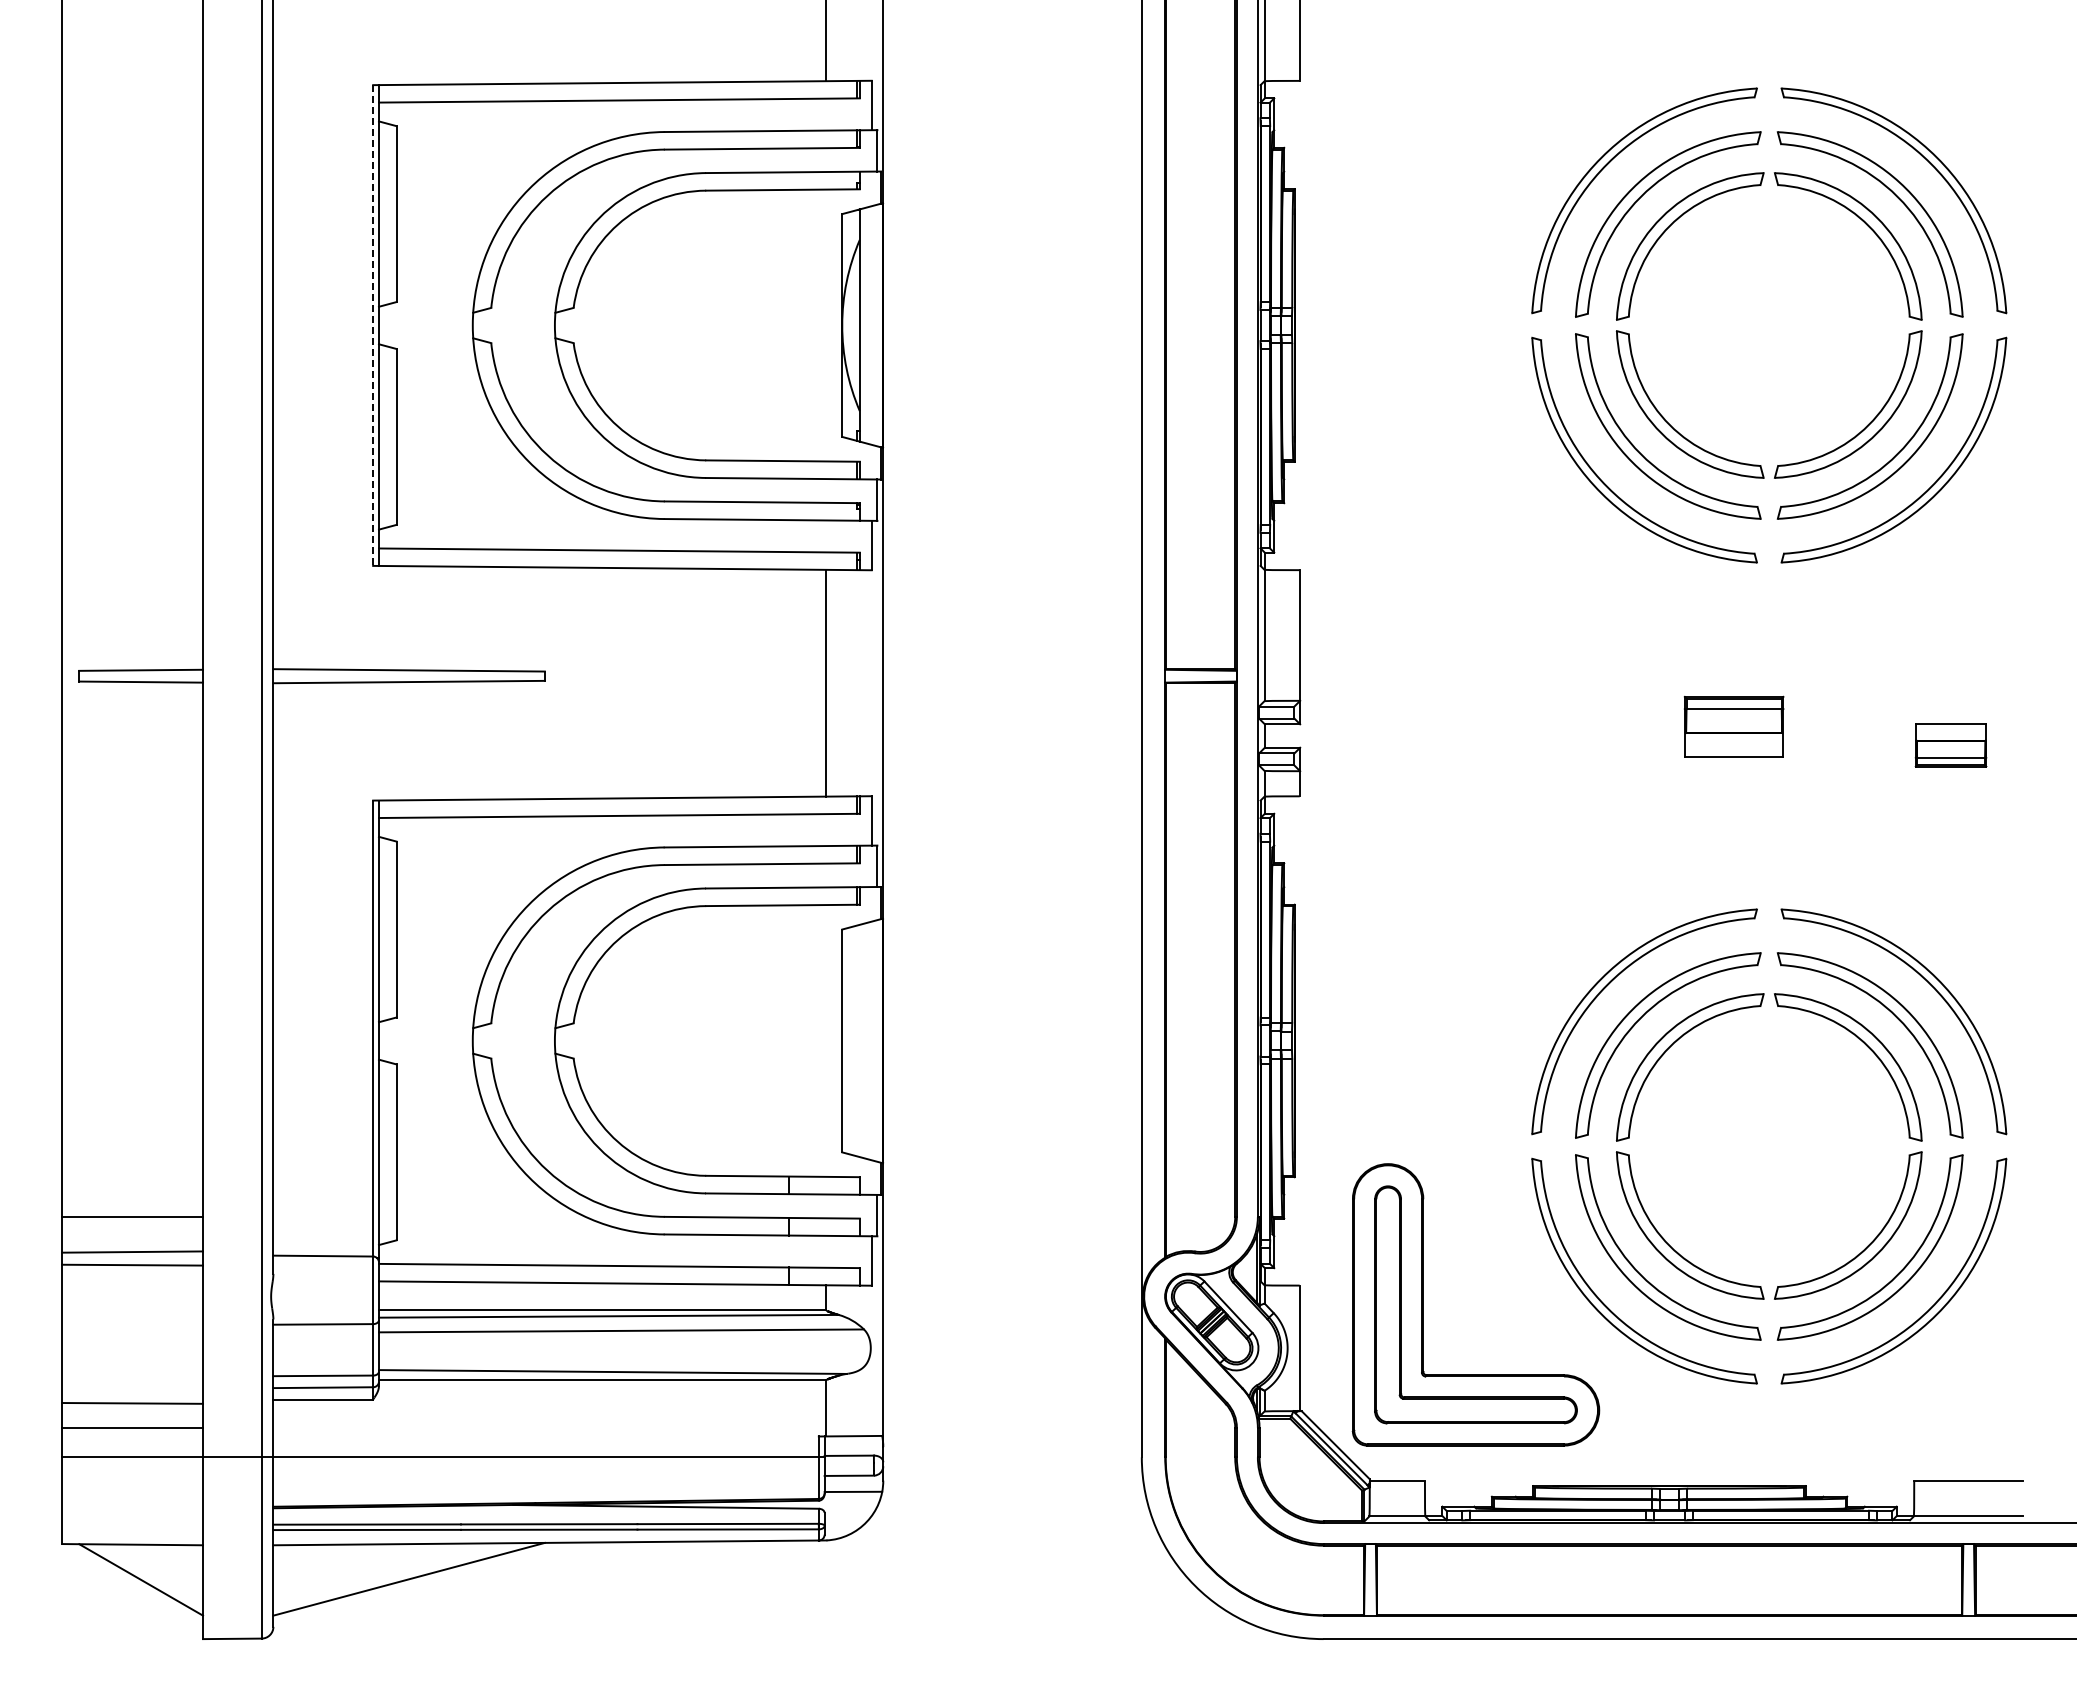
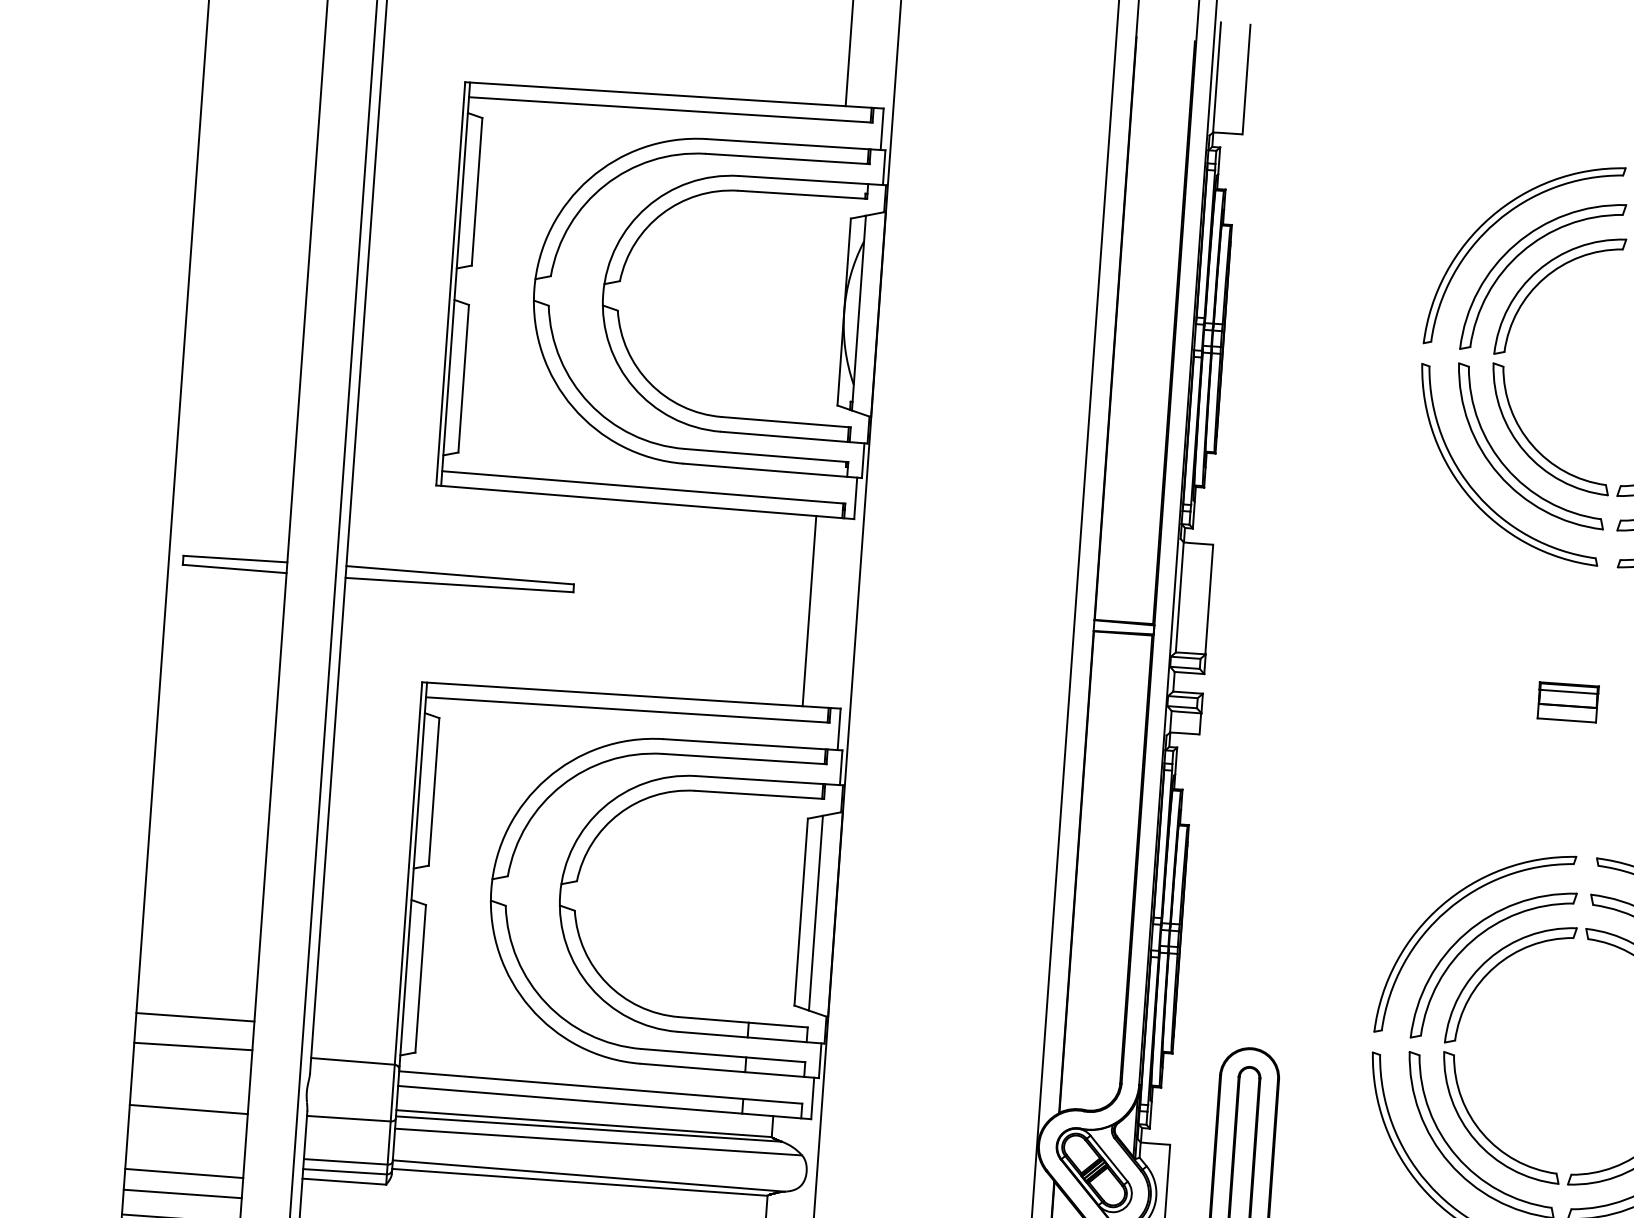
line: (373, 326) -> (450, 284), dashed -> solid
part: (1733, 726) -> (1567, 701), size x0.71
line: (859, 1040) -> (815, 912), added
line: (132, 1264) -> (188, 1108), moved

